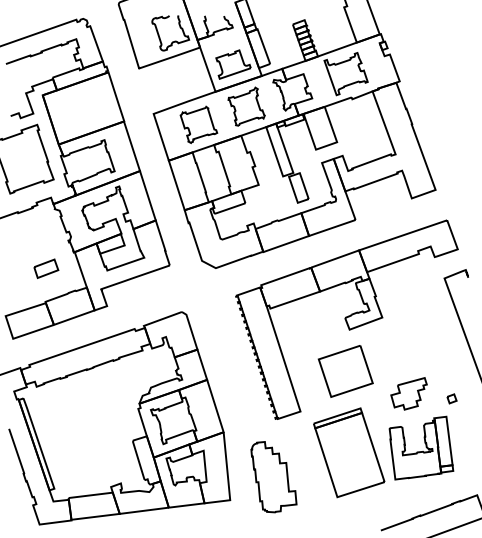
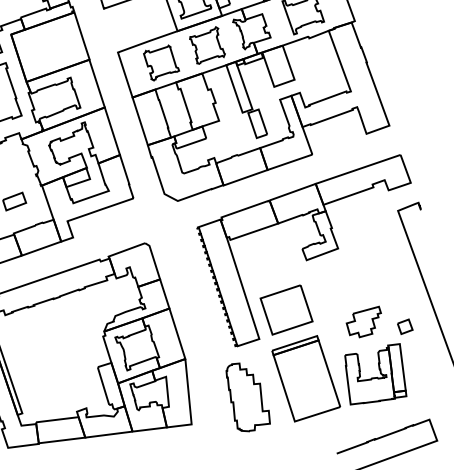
part: (345, 371) -> (286, 310), moved
part: (451, 398) -> (404, 326), size x1.67
part: (273, 477) -> (247, 397), moved

